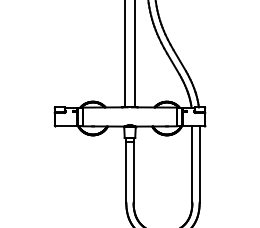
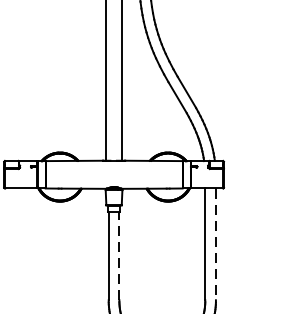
line: (199, 165) -> (215, 245), solid -> dashed
line: (133, 172) -> (119, 255), solid -> dashed

